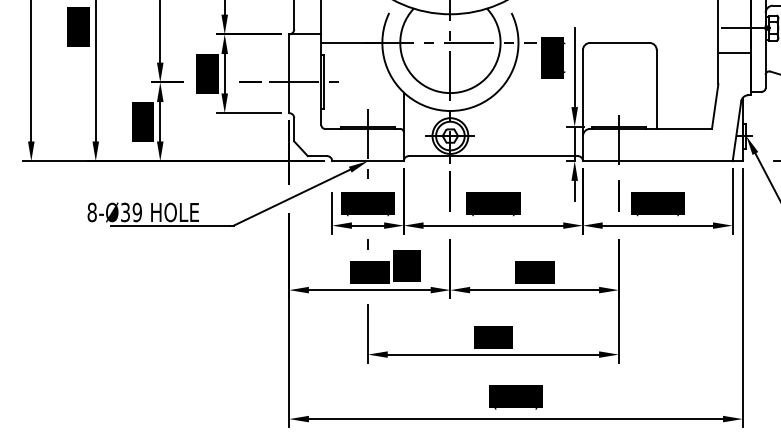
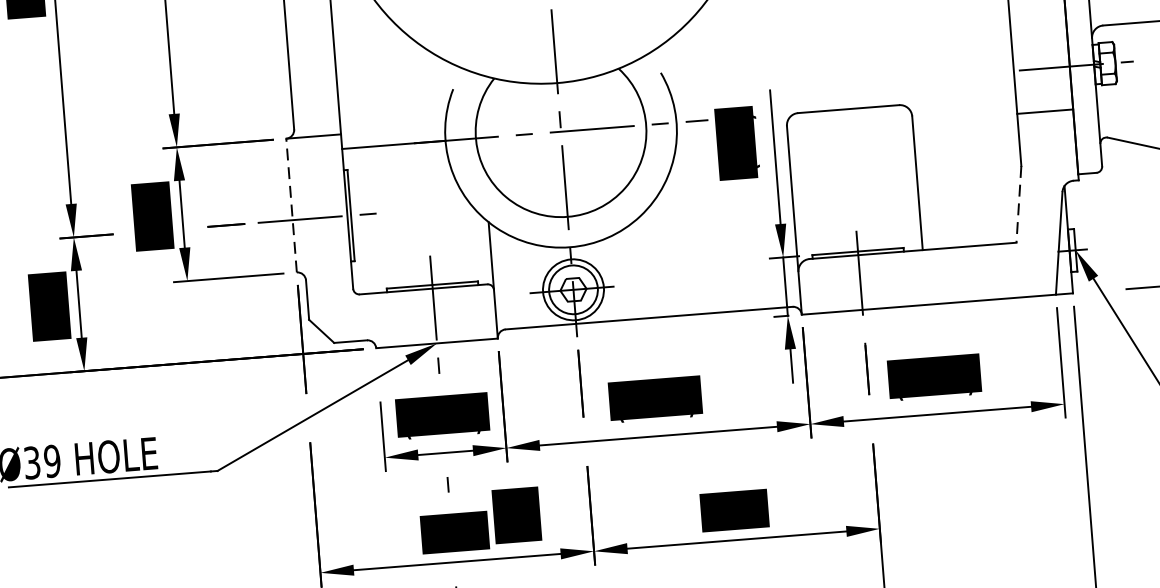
line: (289, 73) -> (292, 205), solid -> dashed
line: (715, 106) -> (1019, 204), solid -> dashed

